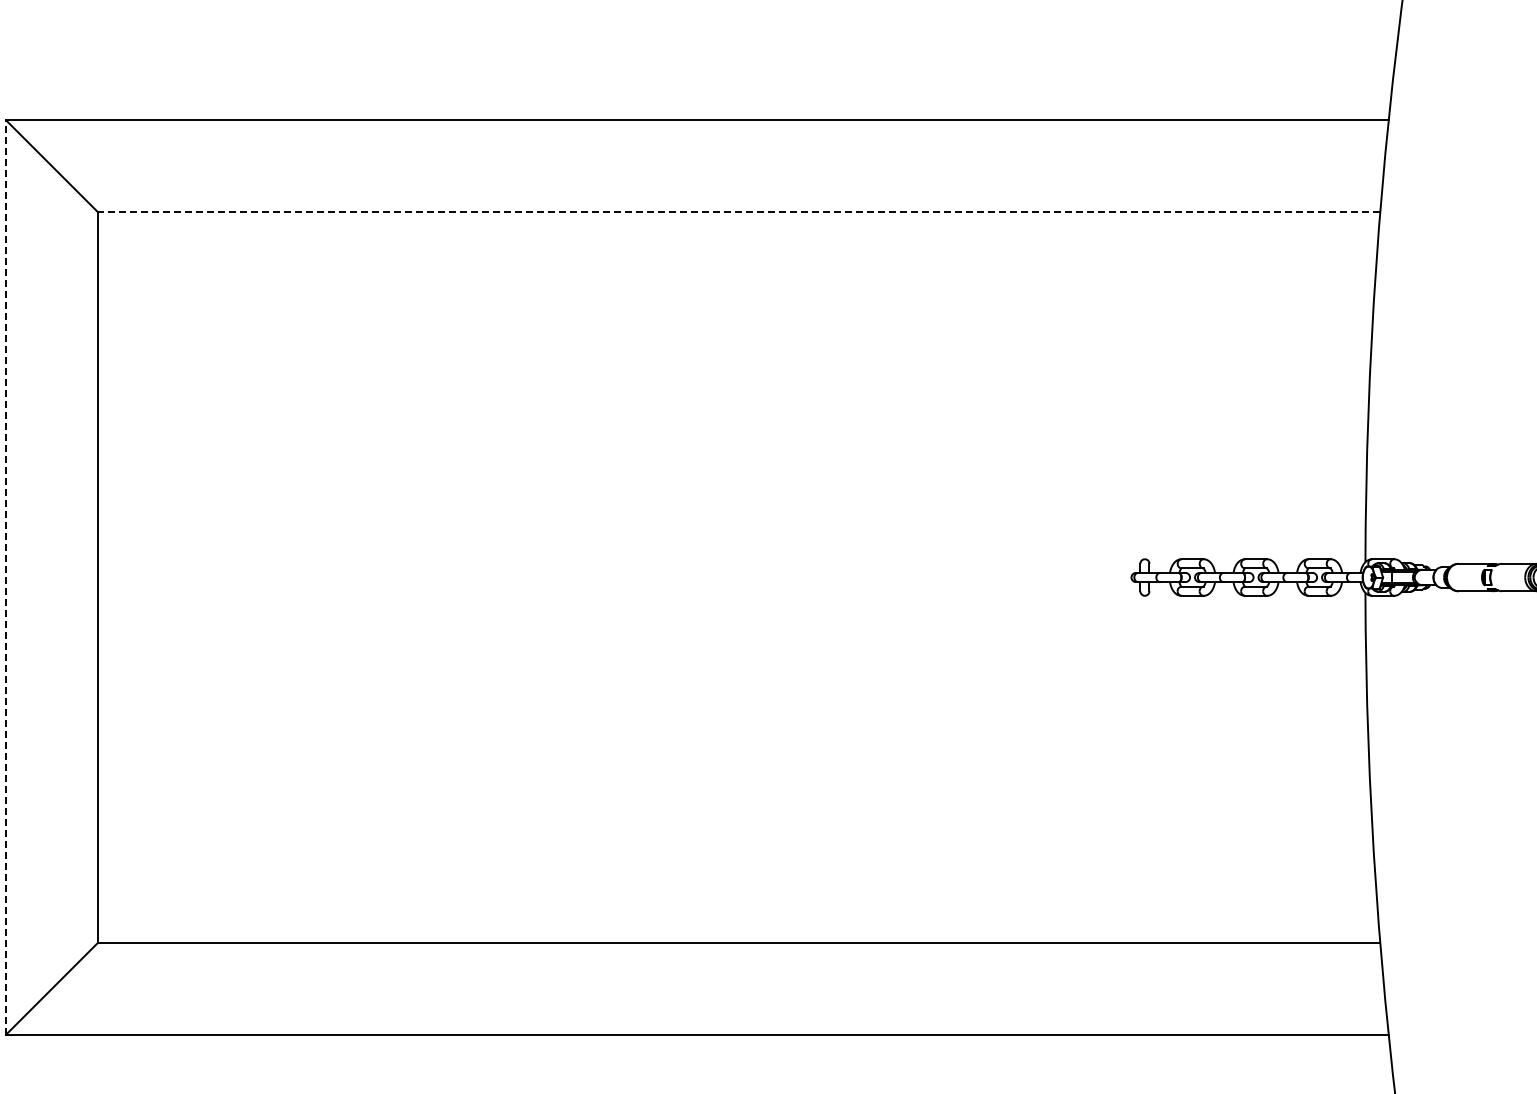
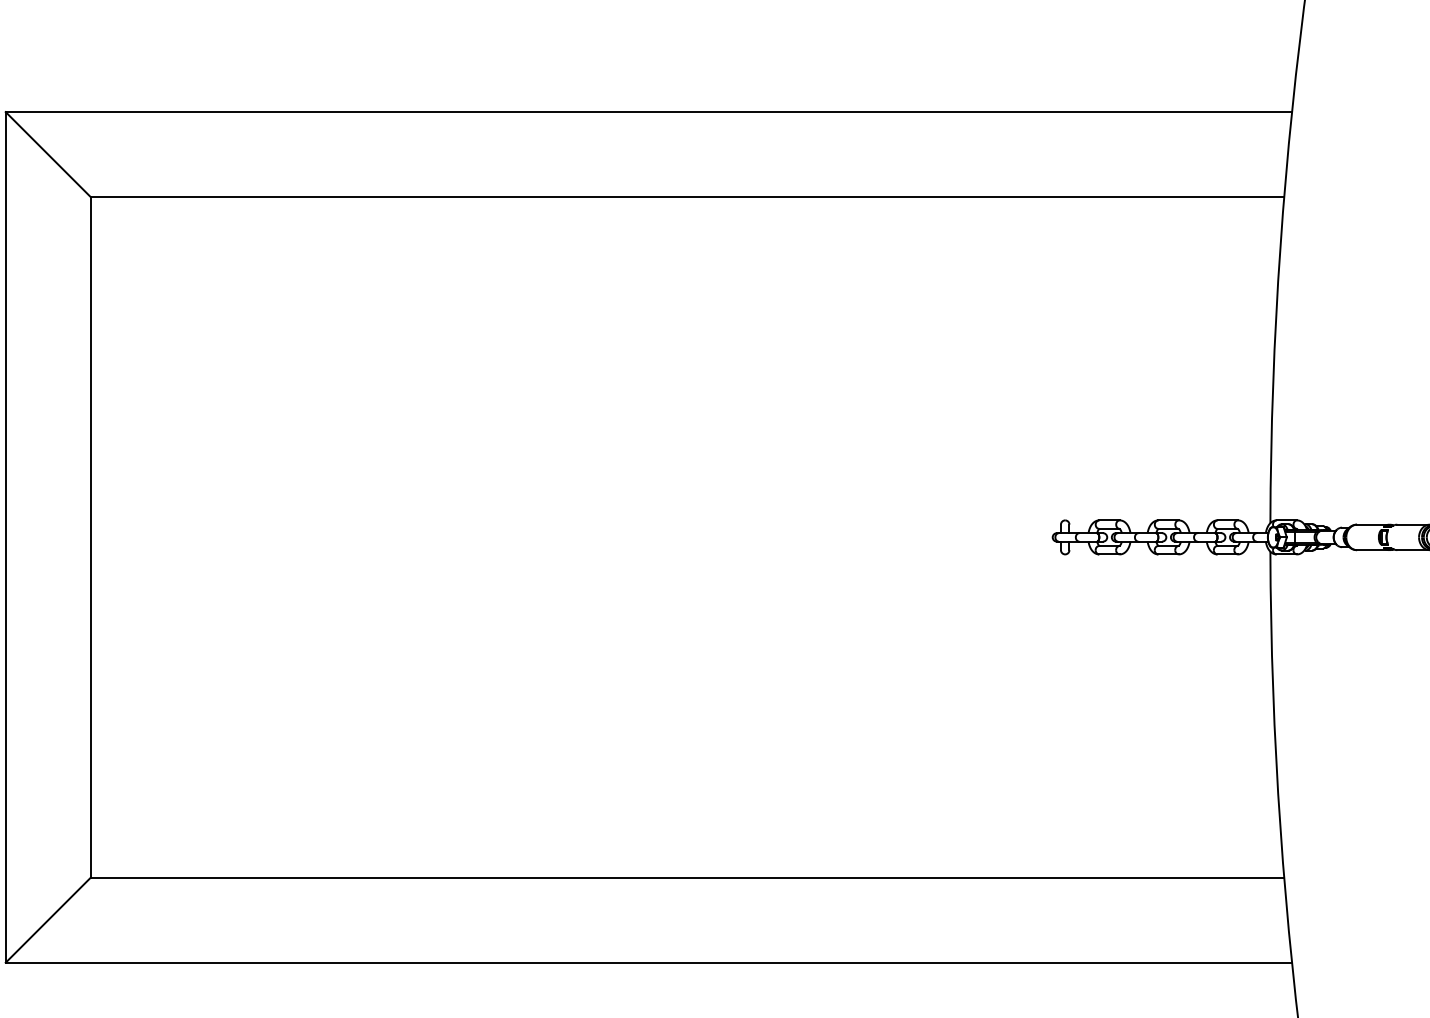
line: (738, 211) -> (687, 196), dashed -> solid
line: (6, 577) -> (6, 537), dashed -> solid

